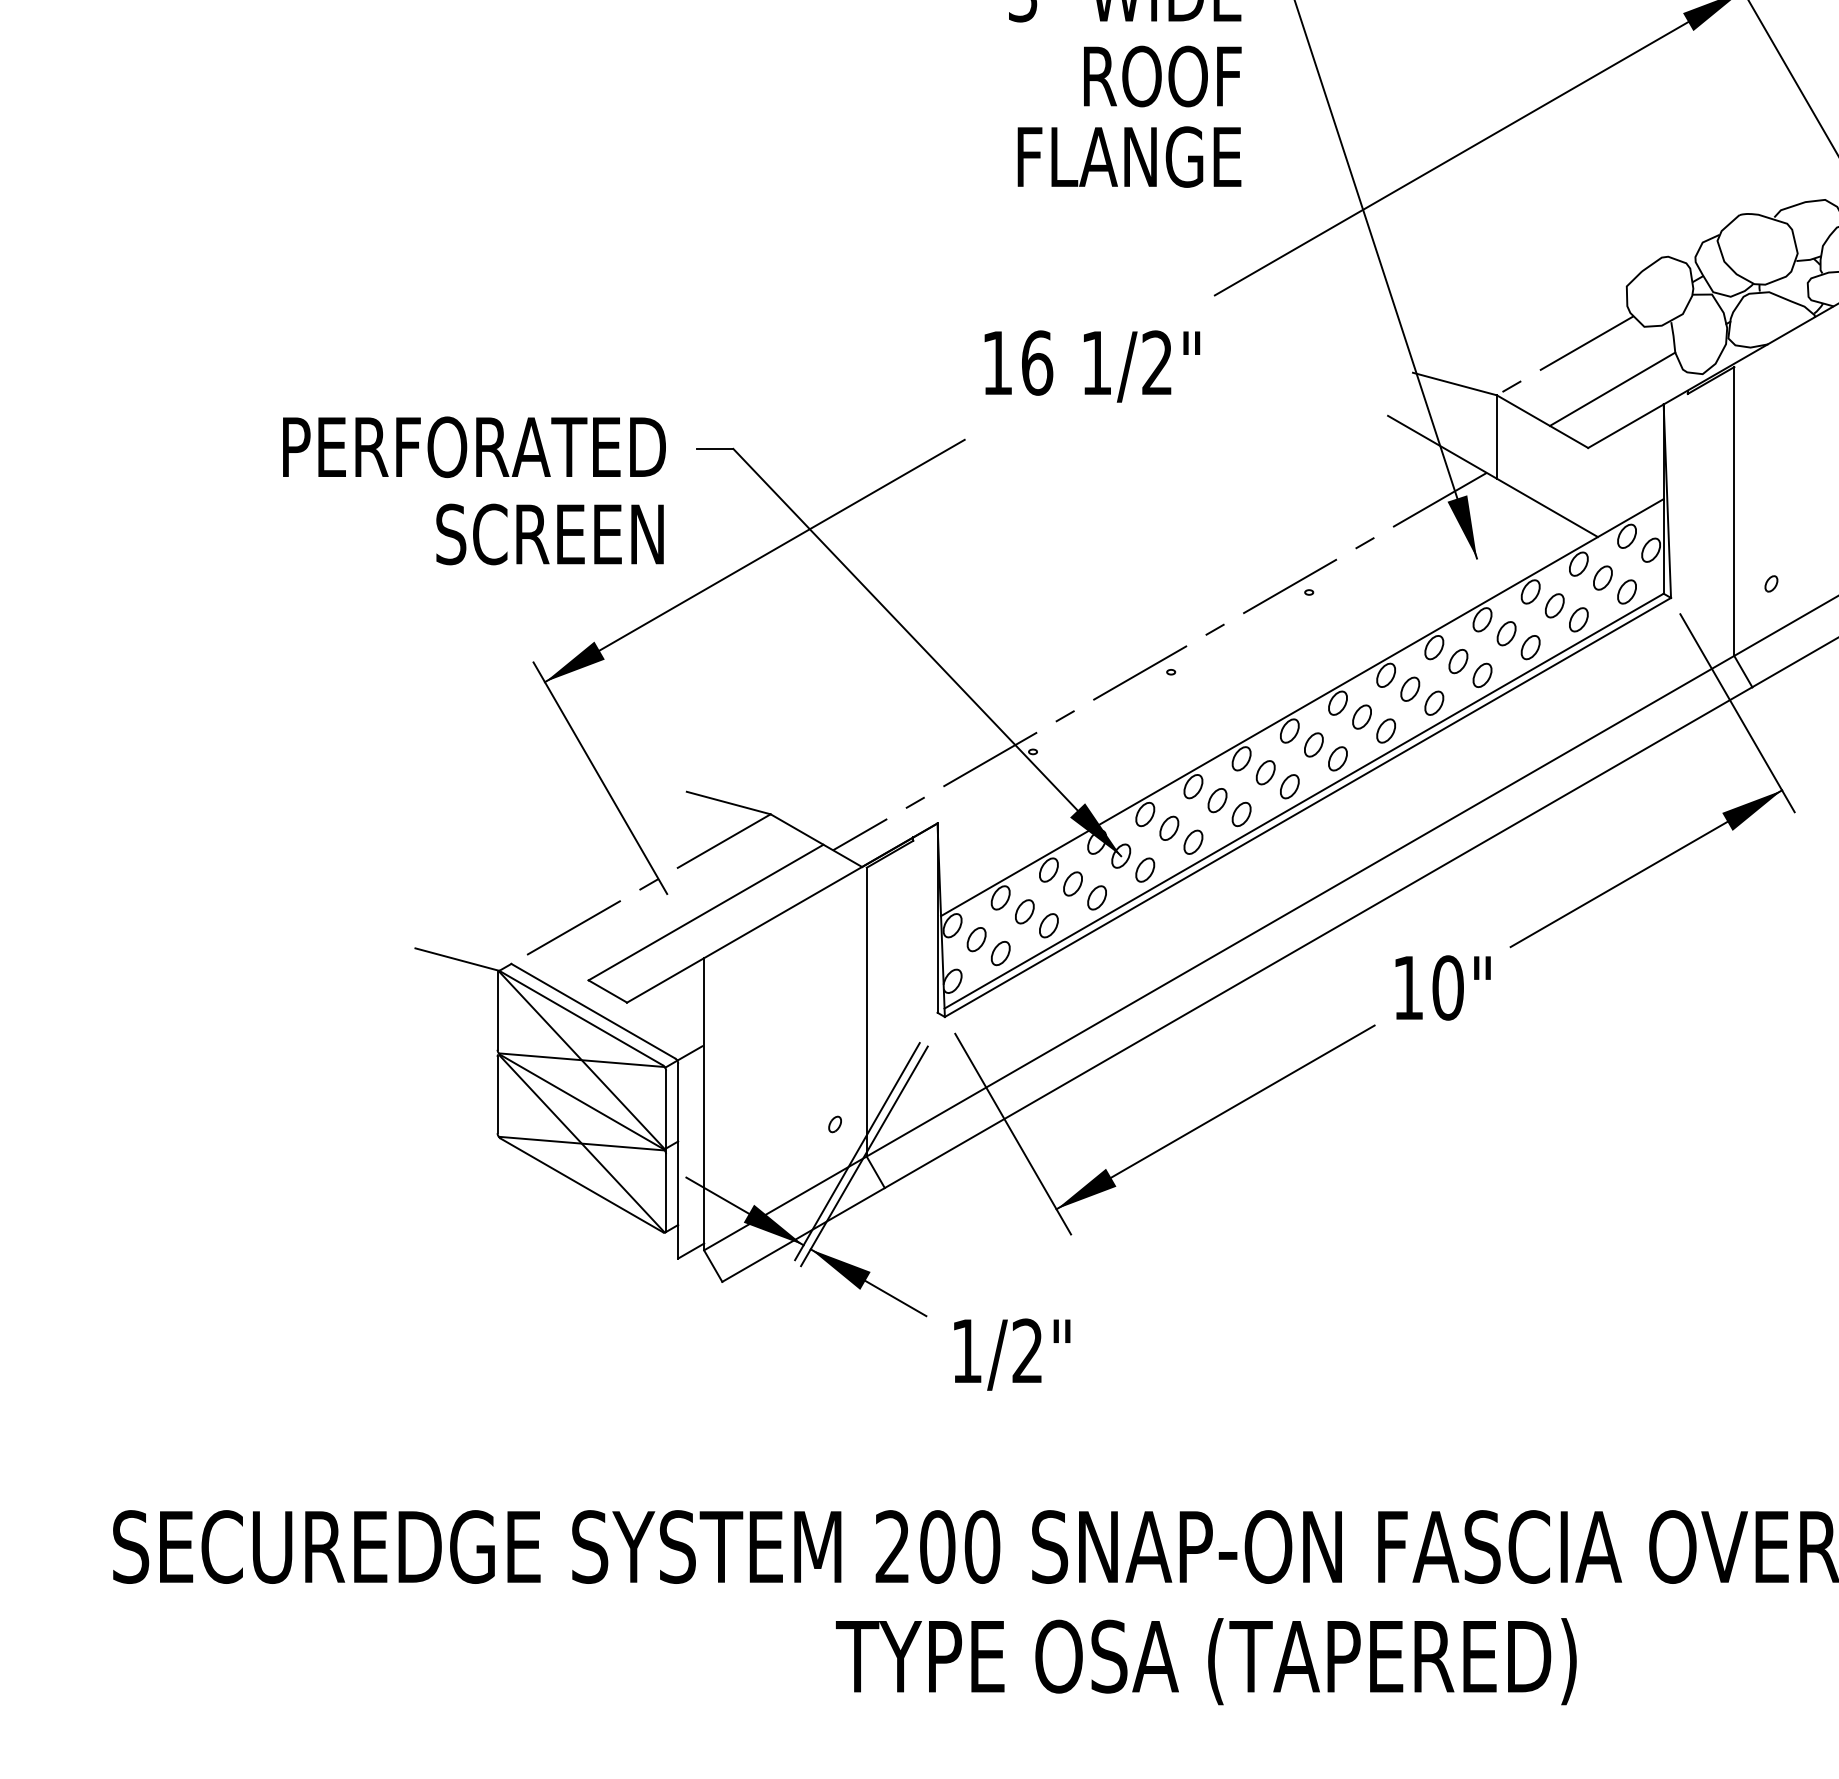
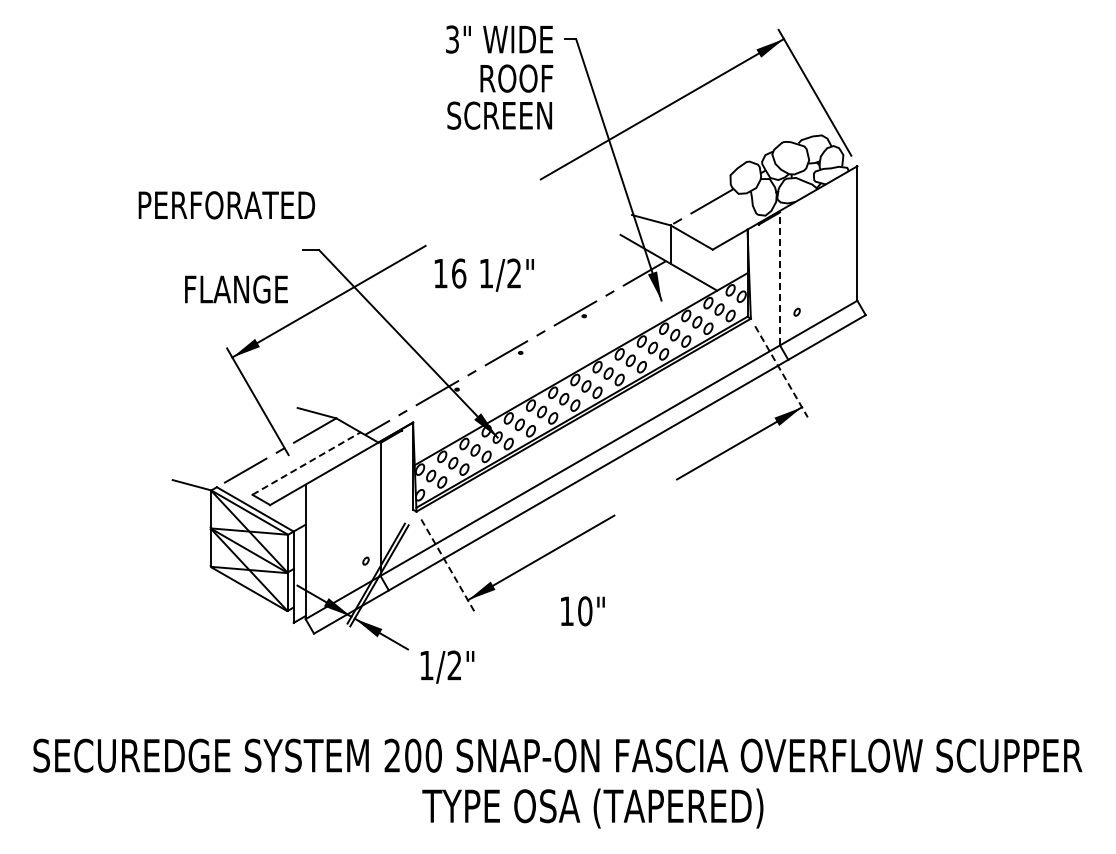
text: (1125, 156) -> (499, 115), FLANGE -> SCREEN
text: (1090, 365) -> (483, 274), moved
line: (1611, 388) -> (723, 222), removed
text: (473, 447) -> (226, 205), moved
line: (1735, 510) -> (780, 278), solid -> dashed
text: (549, 534) -> (234, 289), SCREEN -> FLANGE
line: (1737, 712) -> (781, 371), solid -> dashed
line: (705, 912) -> (306, 463), solid -> dashed
text: (1442, 988) -> (582, 611), moved
line: (1014, 1136) -> (448, 566), solid -> dashed
text: (1205, 1661) -> (592, 808), moved

